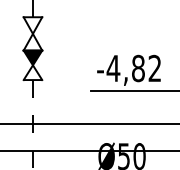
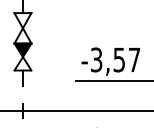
text: (133, 68) -> (114, 59), -4,82 -> -3,57

